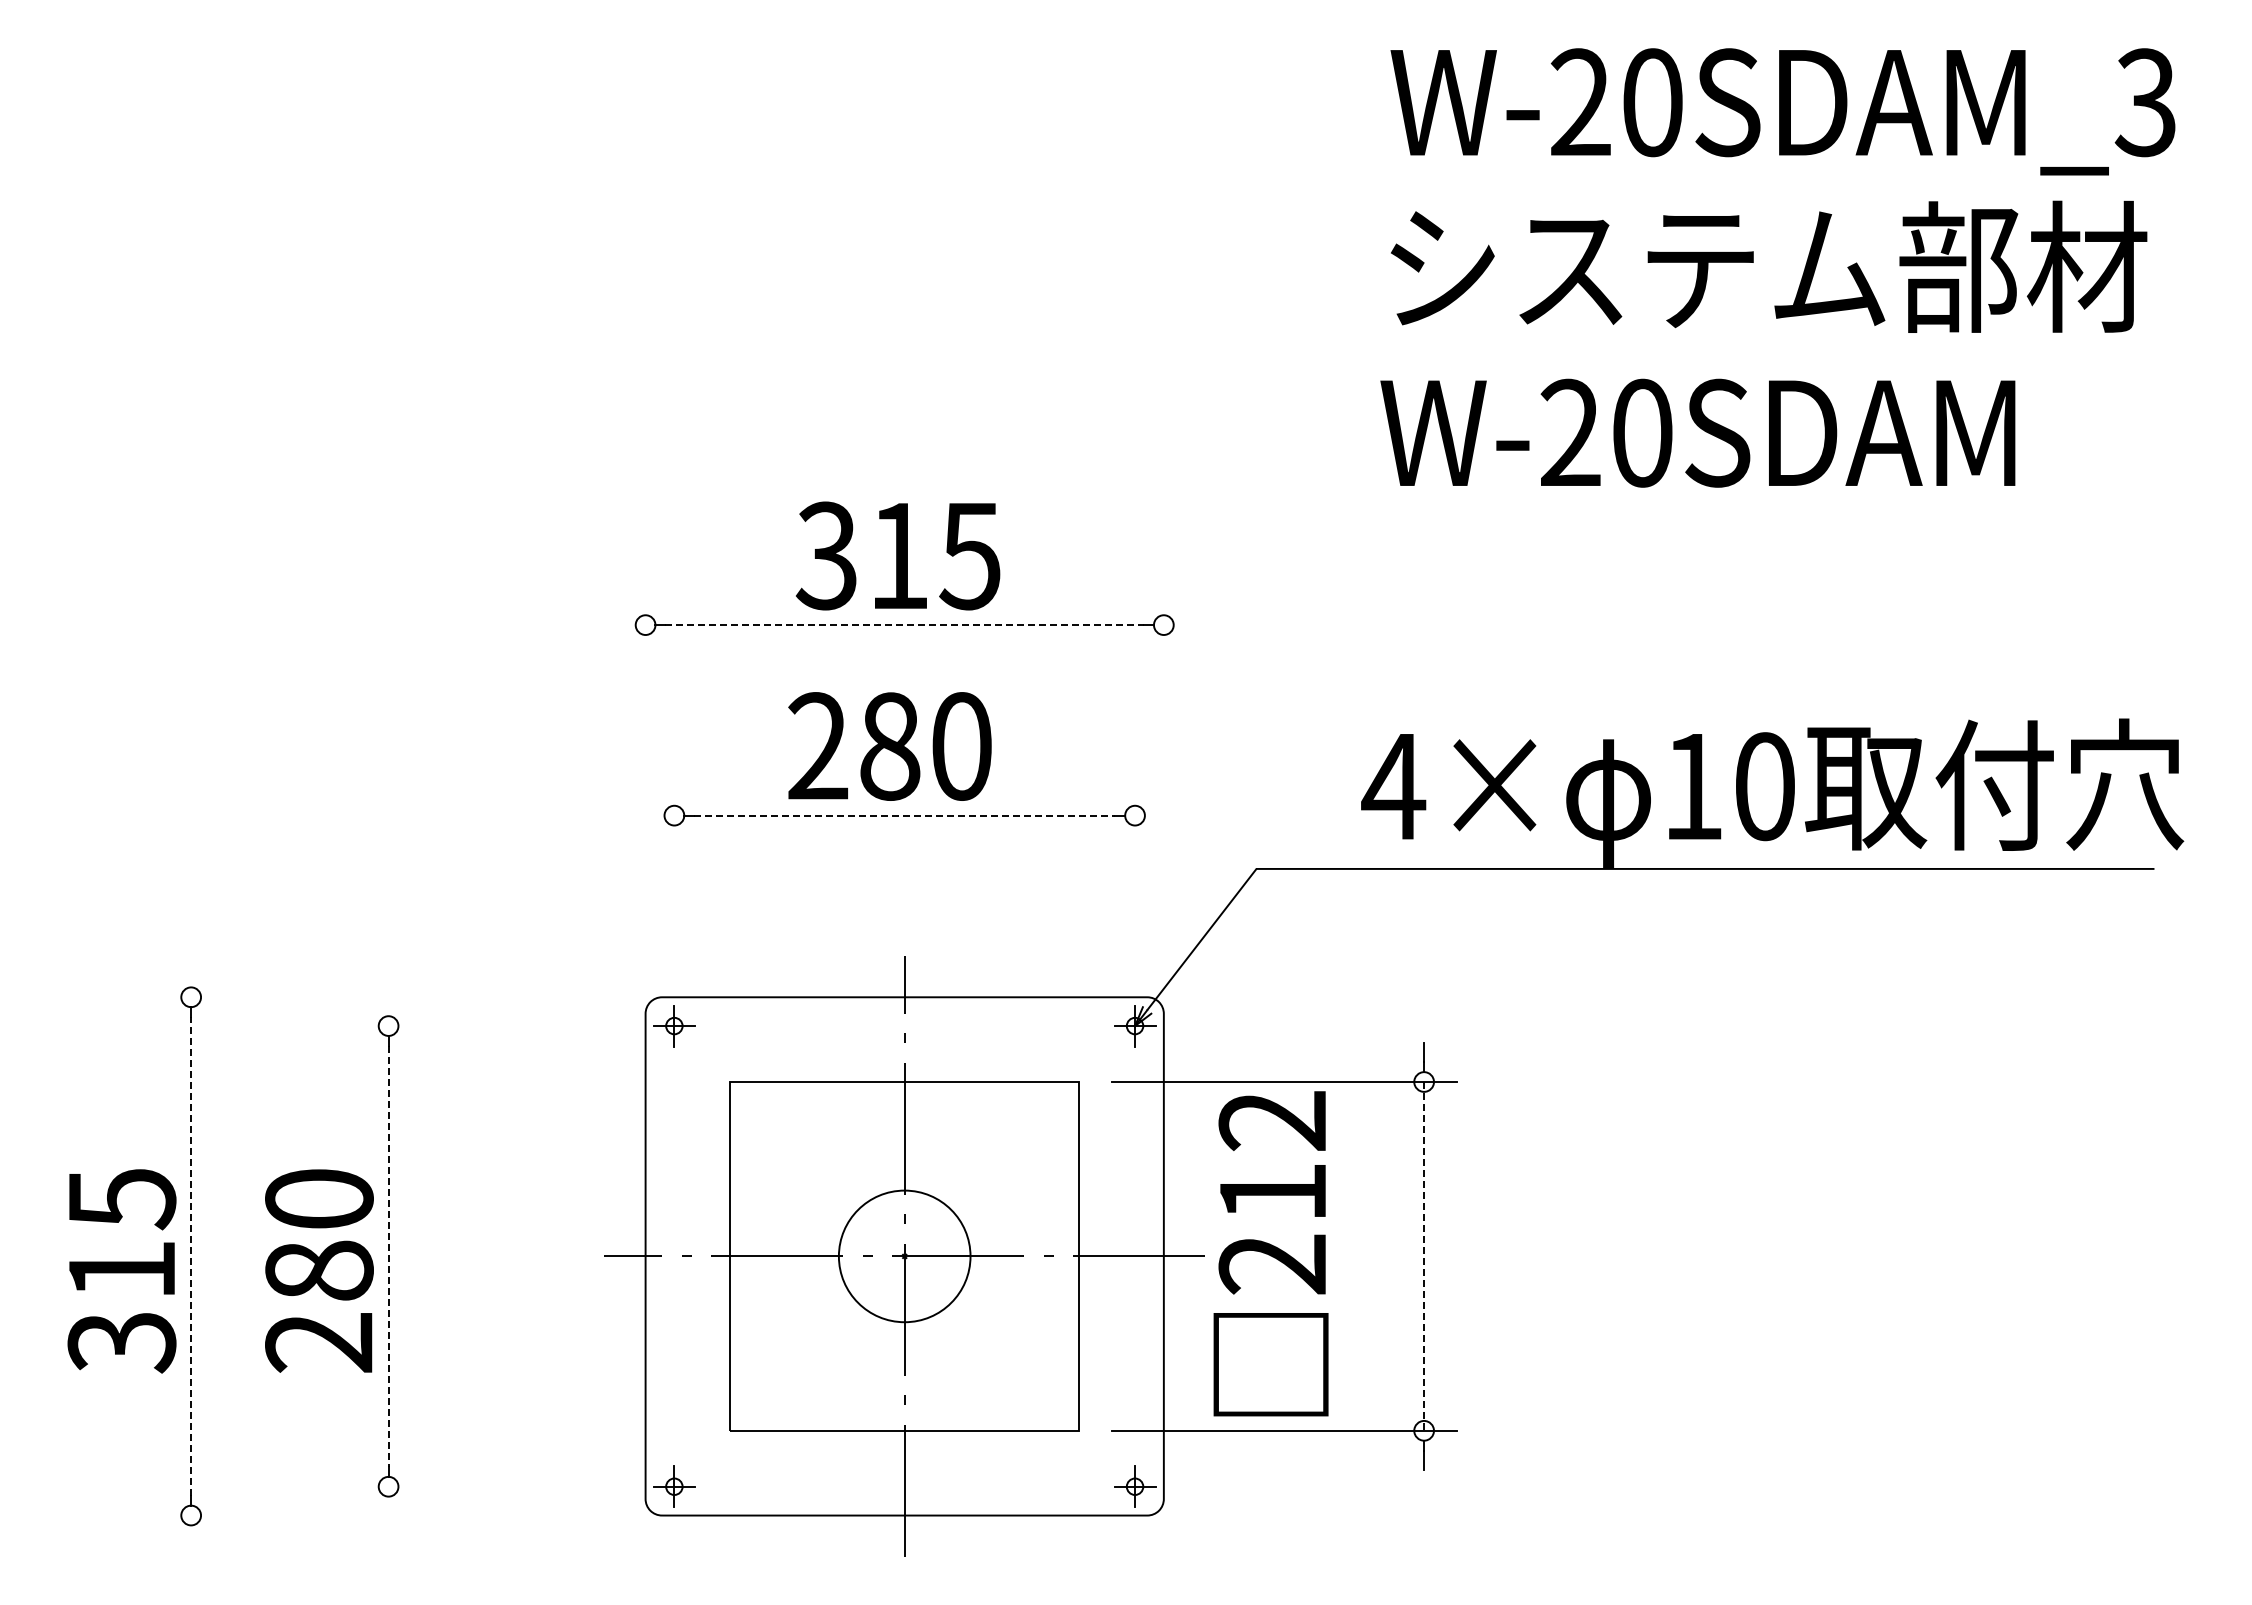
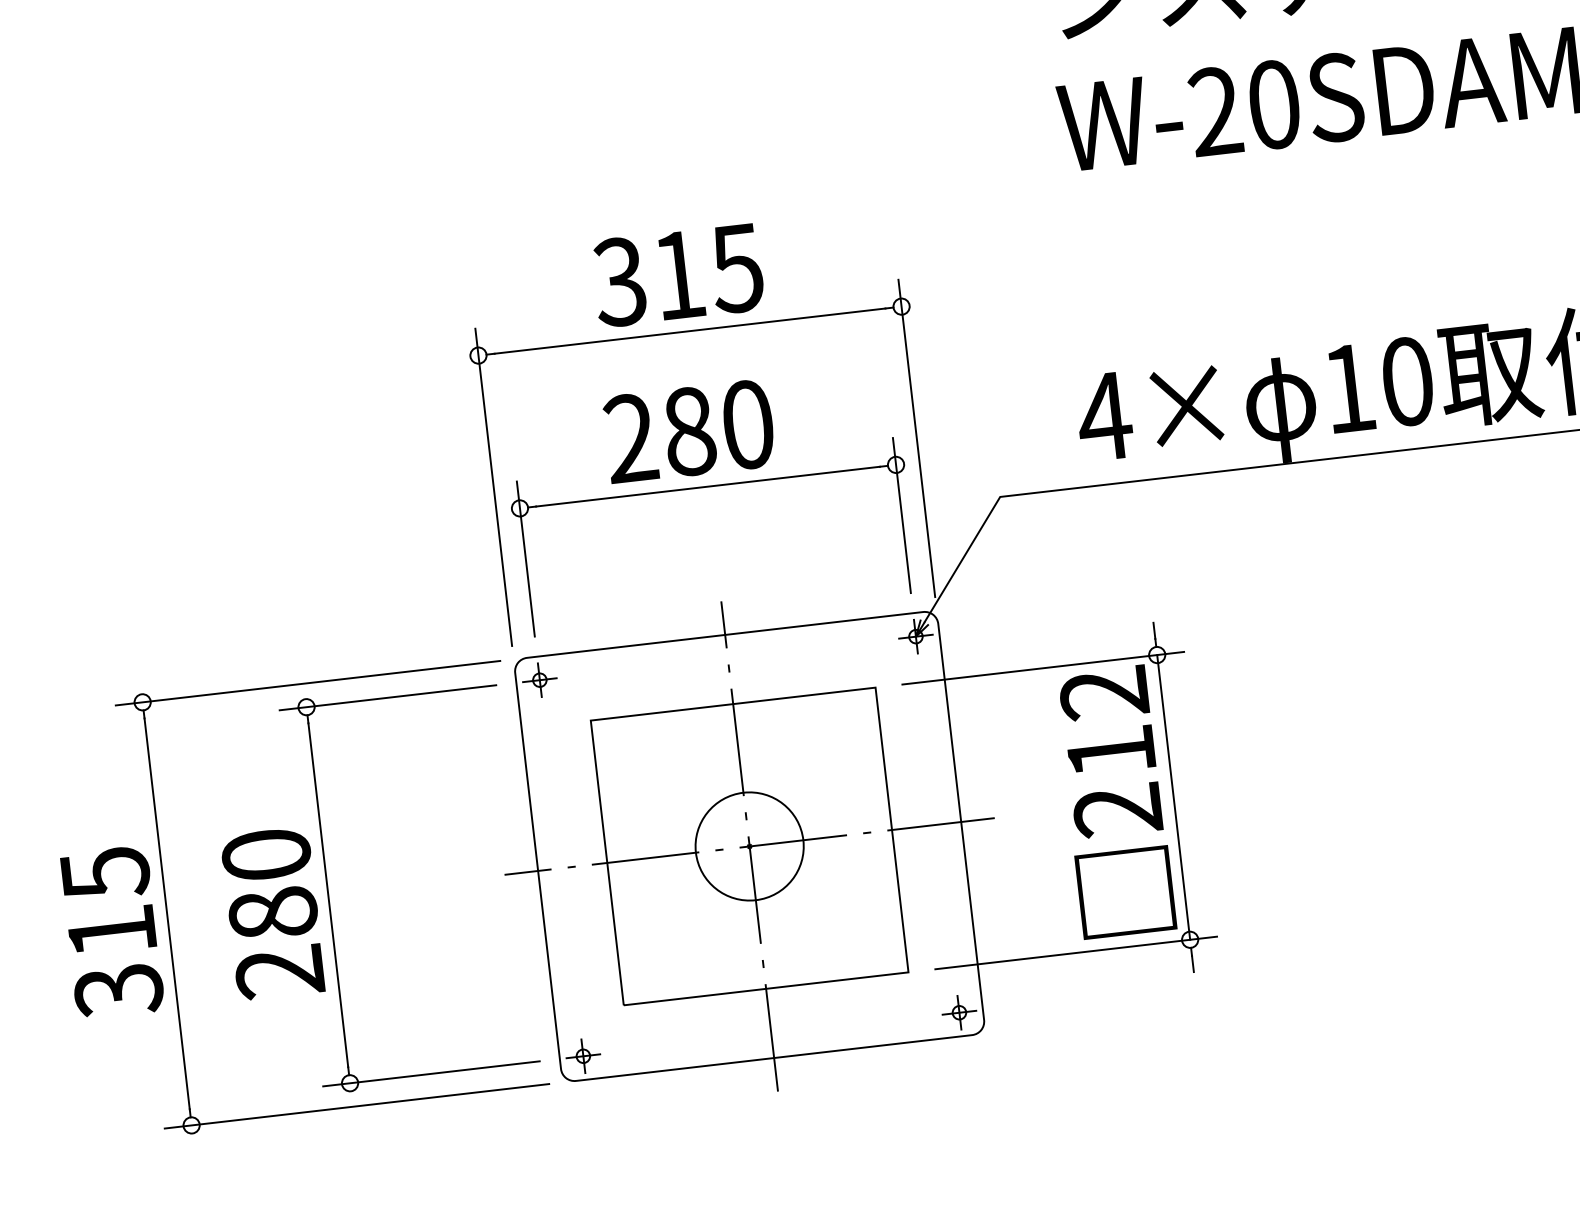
line: (905, 625) -> (690, 331), dashed -> solid
line: (645, 786) -> (493, 487), added
line: (1163, 786) -> (916, 438), added
line: (904, 815) -> (707, 486), dashed -> solid
line: (674, 877) -> (525, 558), added
line: (1135, 877) -> (902, 515), added
line: (393, 997) -> (307, 683), added
line: (487, 1026) -> (387, 698), added
text: (1270, 1253) -> (1114, 801), moved
line: (191, 1255) -> (167, 913), dashed -> solid
line: (388, 1256) -> (328, 895), dashed -> solid
line: (1424, 1256) -> (1173, 797), dashed -> solid
line: (487, 1486) -> (430, 1073), added
line: (393, 1515) -> (356, 1106), added

